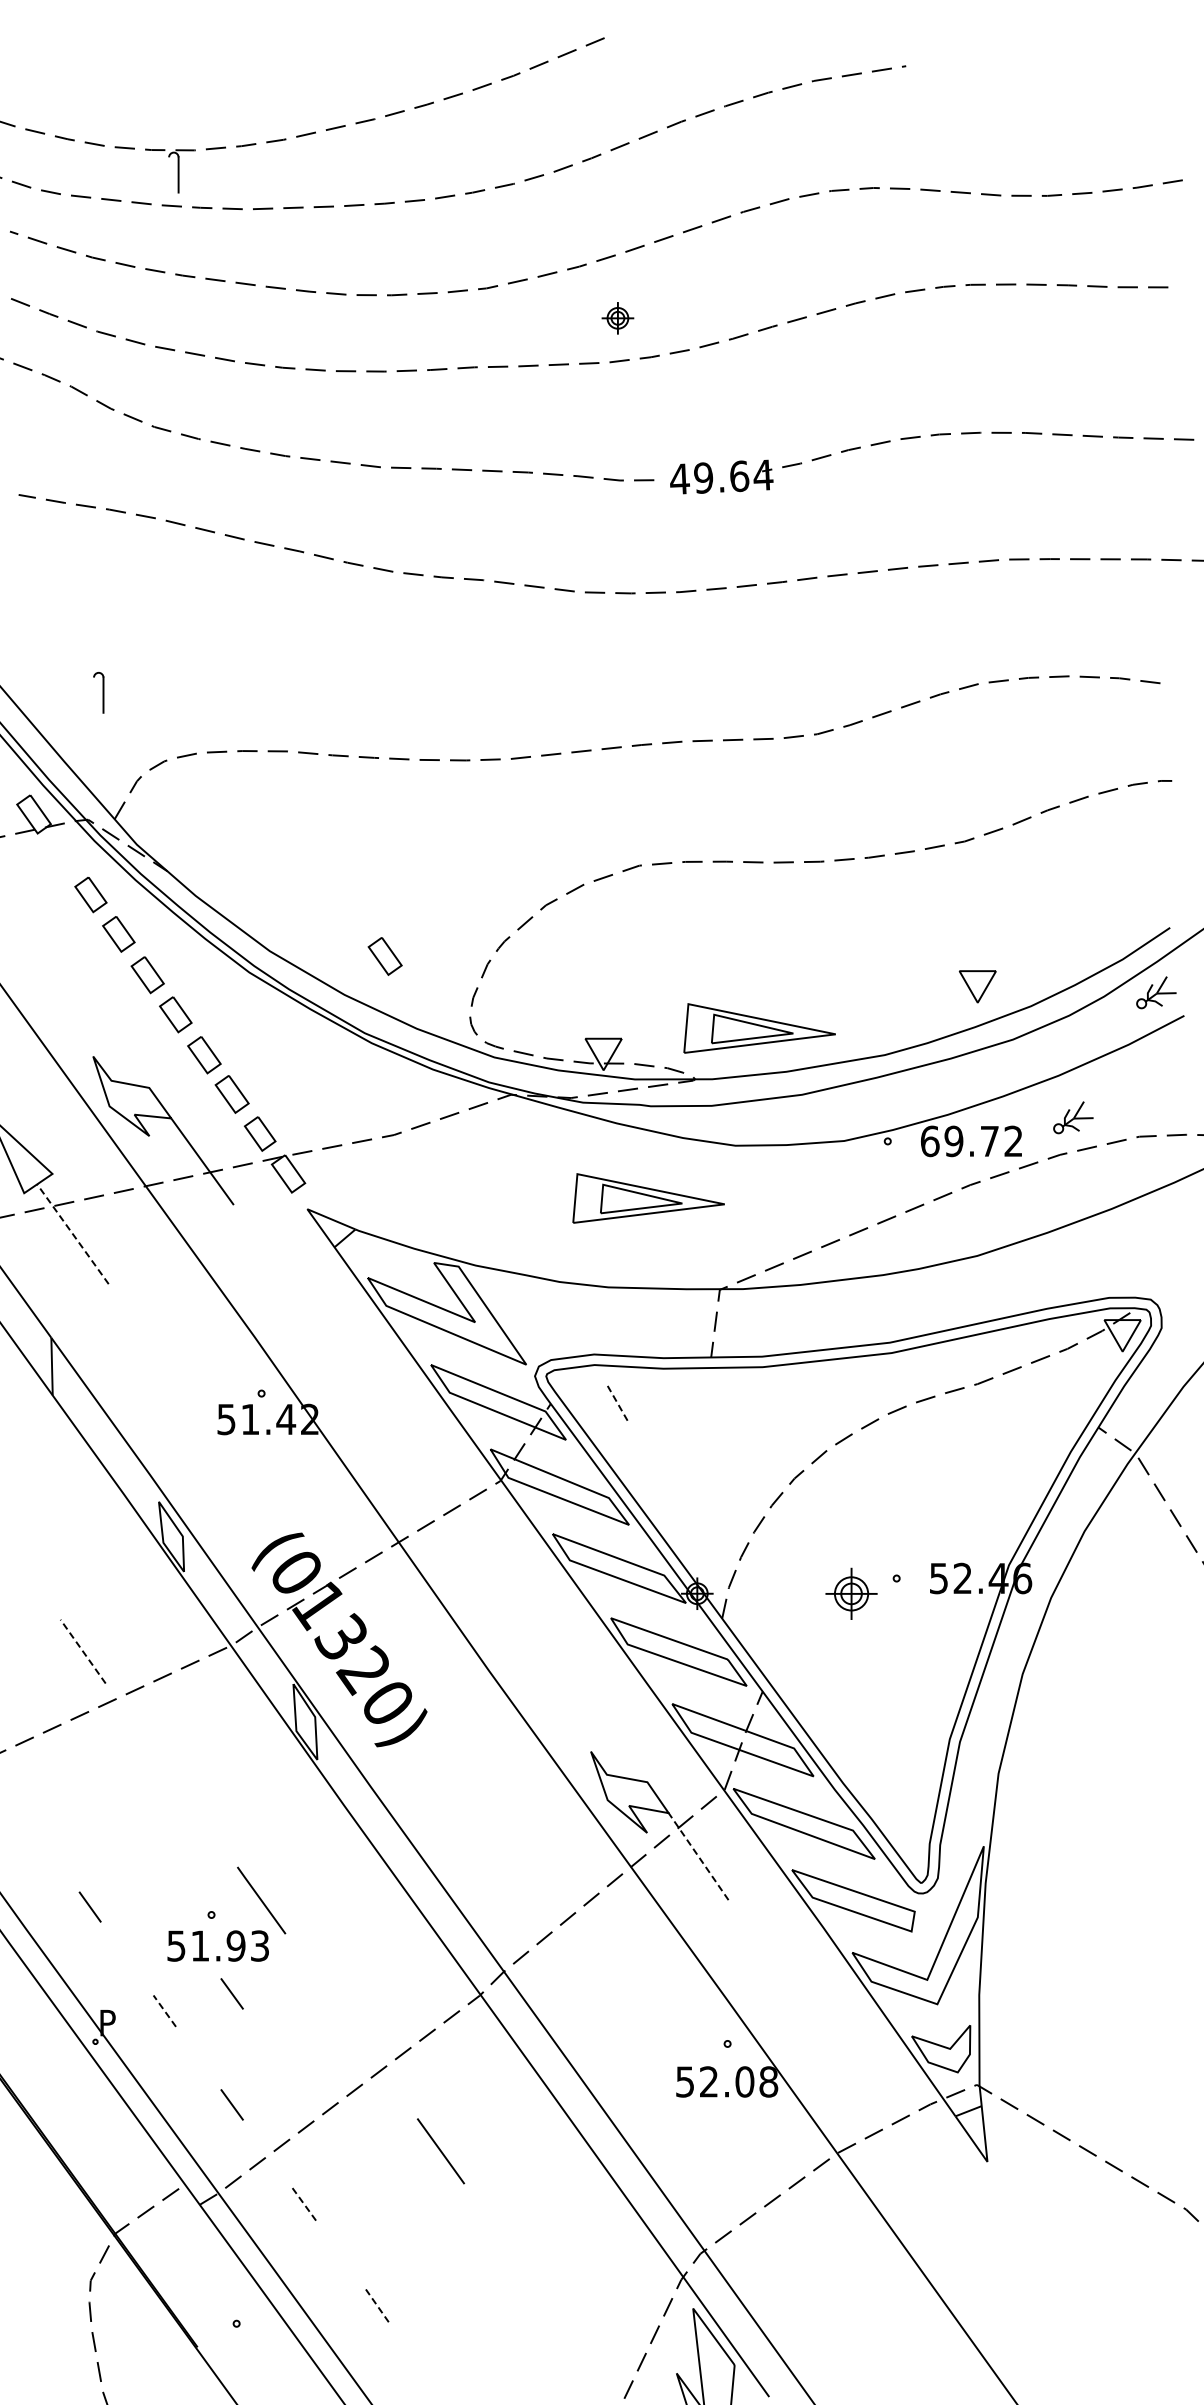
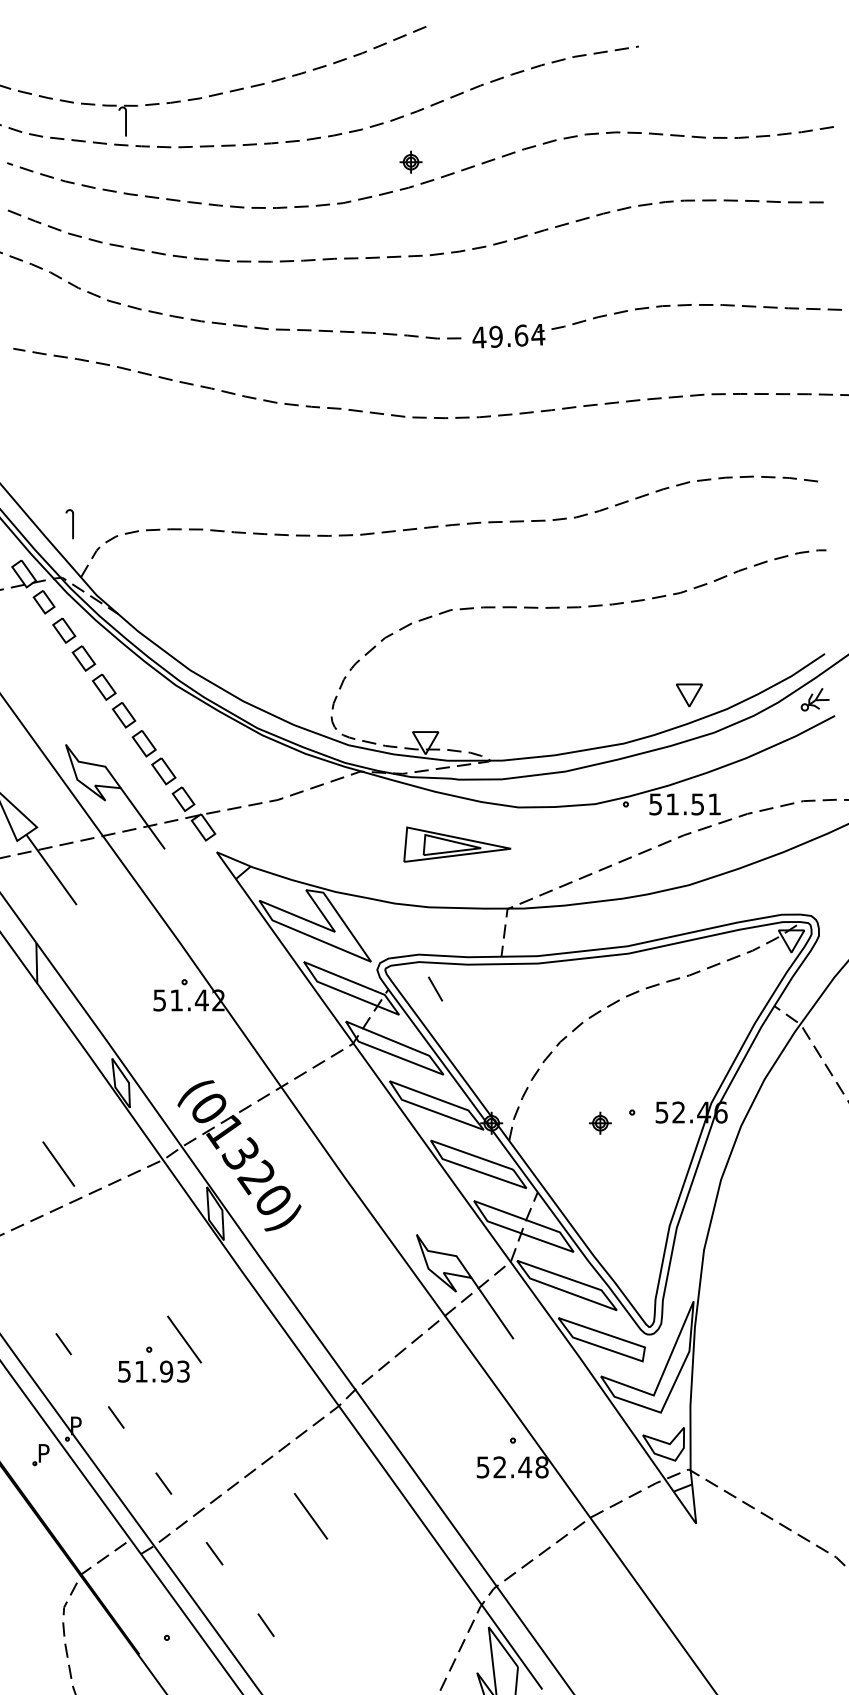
part: (617, 318) -> (410, 162), moved
part: (98, 692) -> (69, 523), moved
part: (62, 854) -> (44, 602), added
part: (384, 956) -> (271, 674), removed
part: (759, 1028) -> (535, 724), removed
part: (1073, 1117) -> (756, 787), removed
text: (971, 1141) -> (684, 804), 69.72 -> 51.51
line: (72, 1233) -> (51, 869), dashed -> solid
line: (617, 1402) -> (435, 988), dashed -> solid
part: (851, 1593) -> (600, 1123), size x0.62
line: (82, 1651) -> (58, 1164), dashed -> solid
line: (698, 1856) -> (492, 1308), dashed -> solid
line: (231, 1993) -> (163, 1405), removed
line: (164, 2010) -> (116, 1417), dashed -> solid
part: (58, 2063) -> (41, 1454), added
text: (744, 2081) -> (524, 1467), 52.08 -> 52.48
line: (303, 2203) -> (214, 1553), dashed -> solid
line: (377, 2305) -> (266, 1625), dashed -> solid

